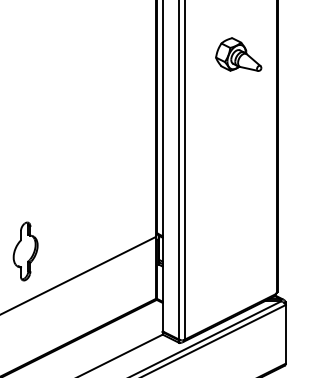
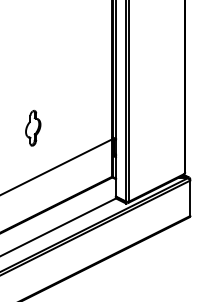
part: (238, 54) -> (161, 29), removed
part: (26, 251) -> (33, 128), moved

